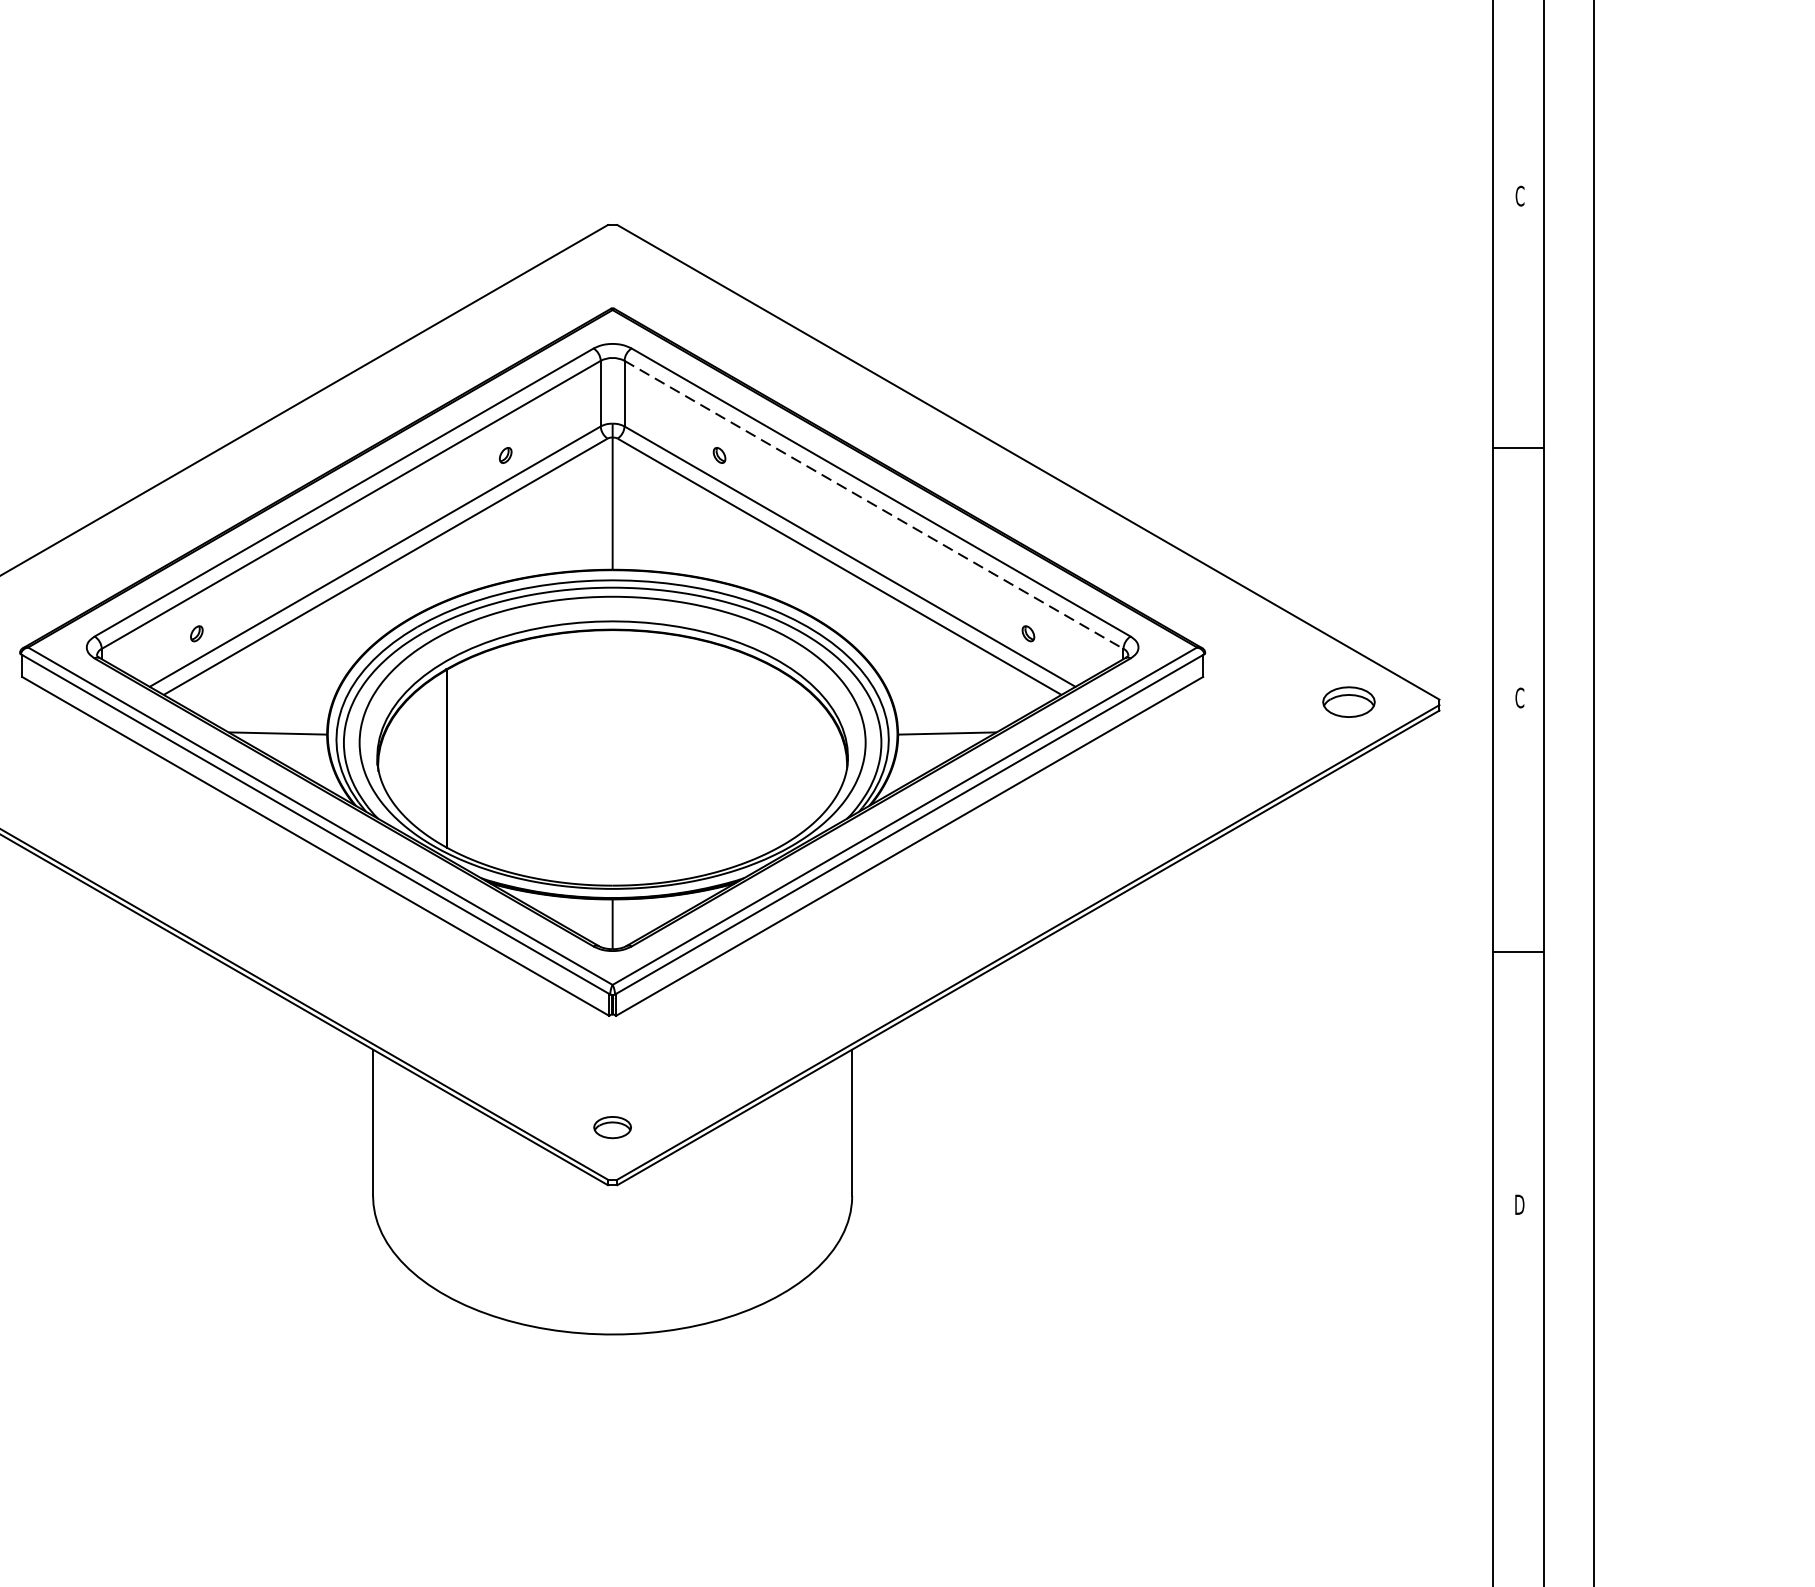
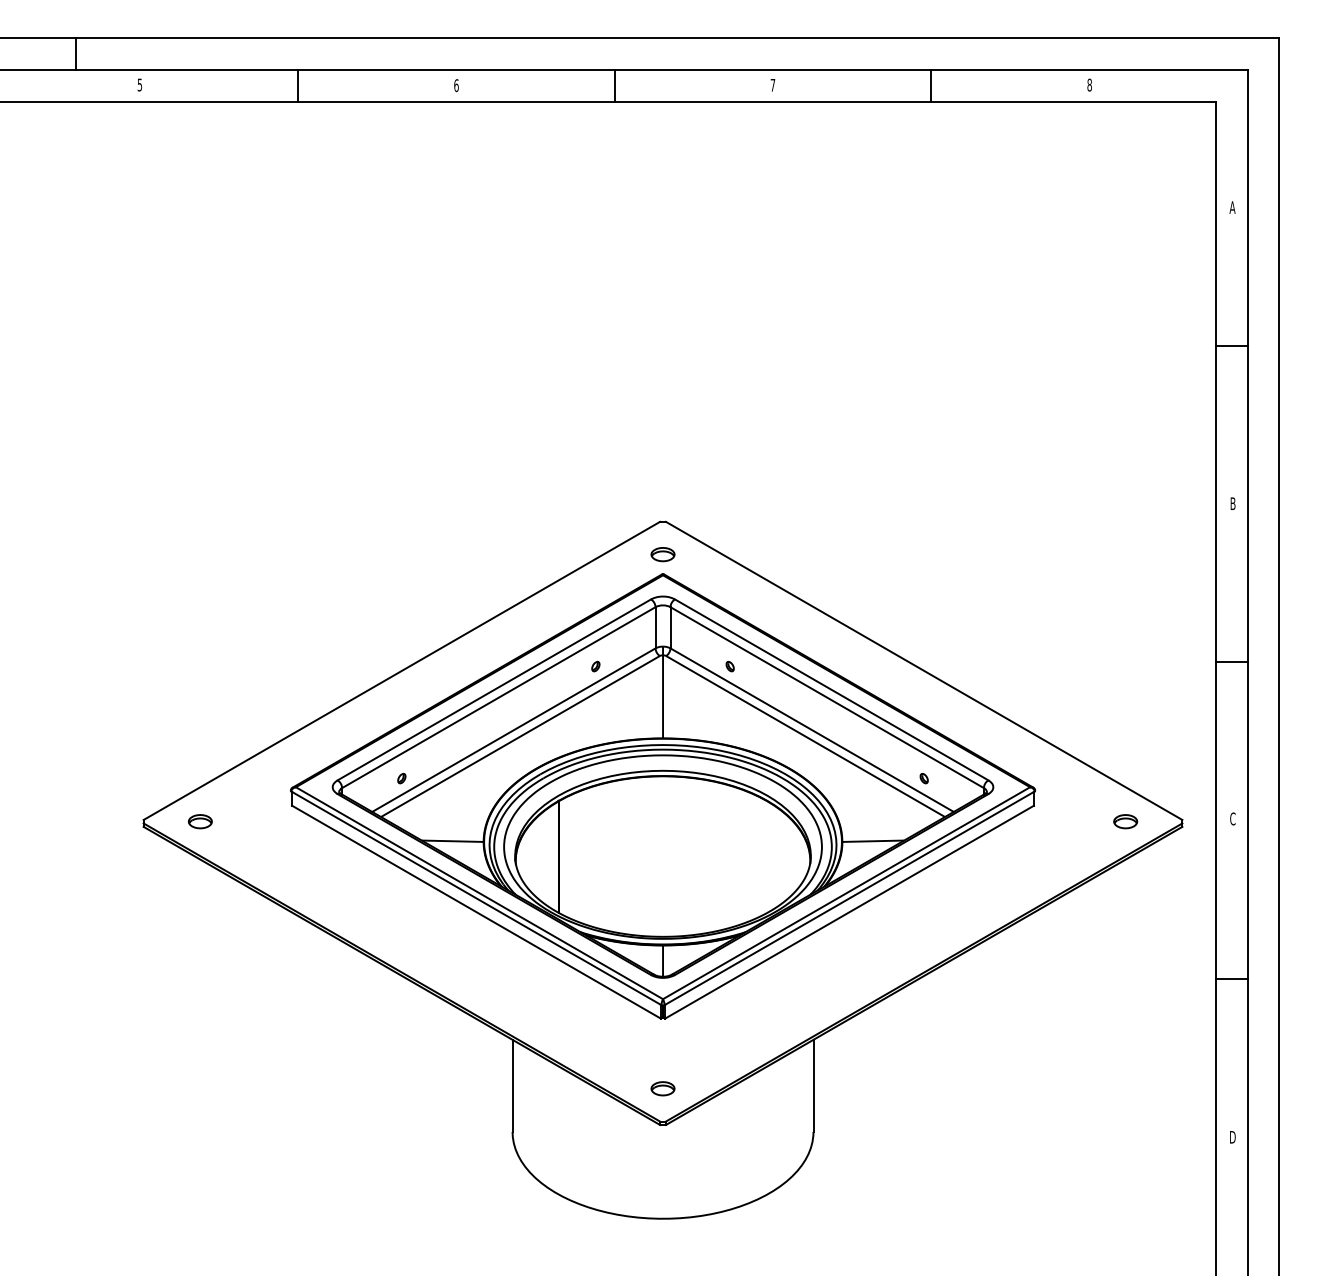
text: (1519, 195) -> (1232, 503), C -> B
part: (611, 276) -> (662, 554), added
line: (874, 504) -> (827, 697), dashed -> solid
part: (1348, 702) -> (1125, 821), size x0.71

